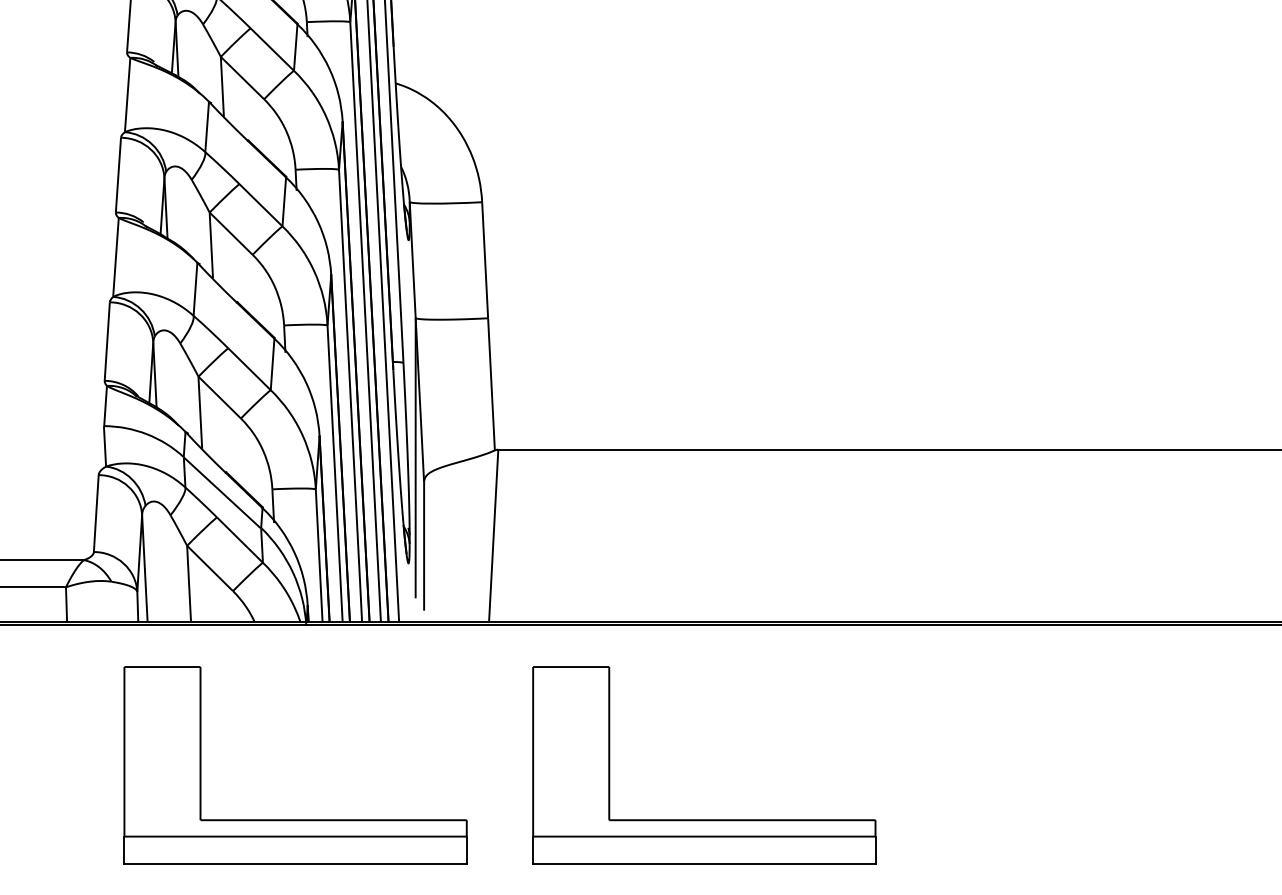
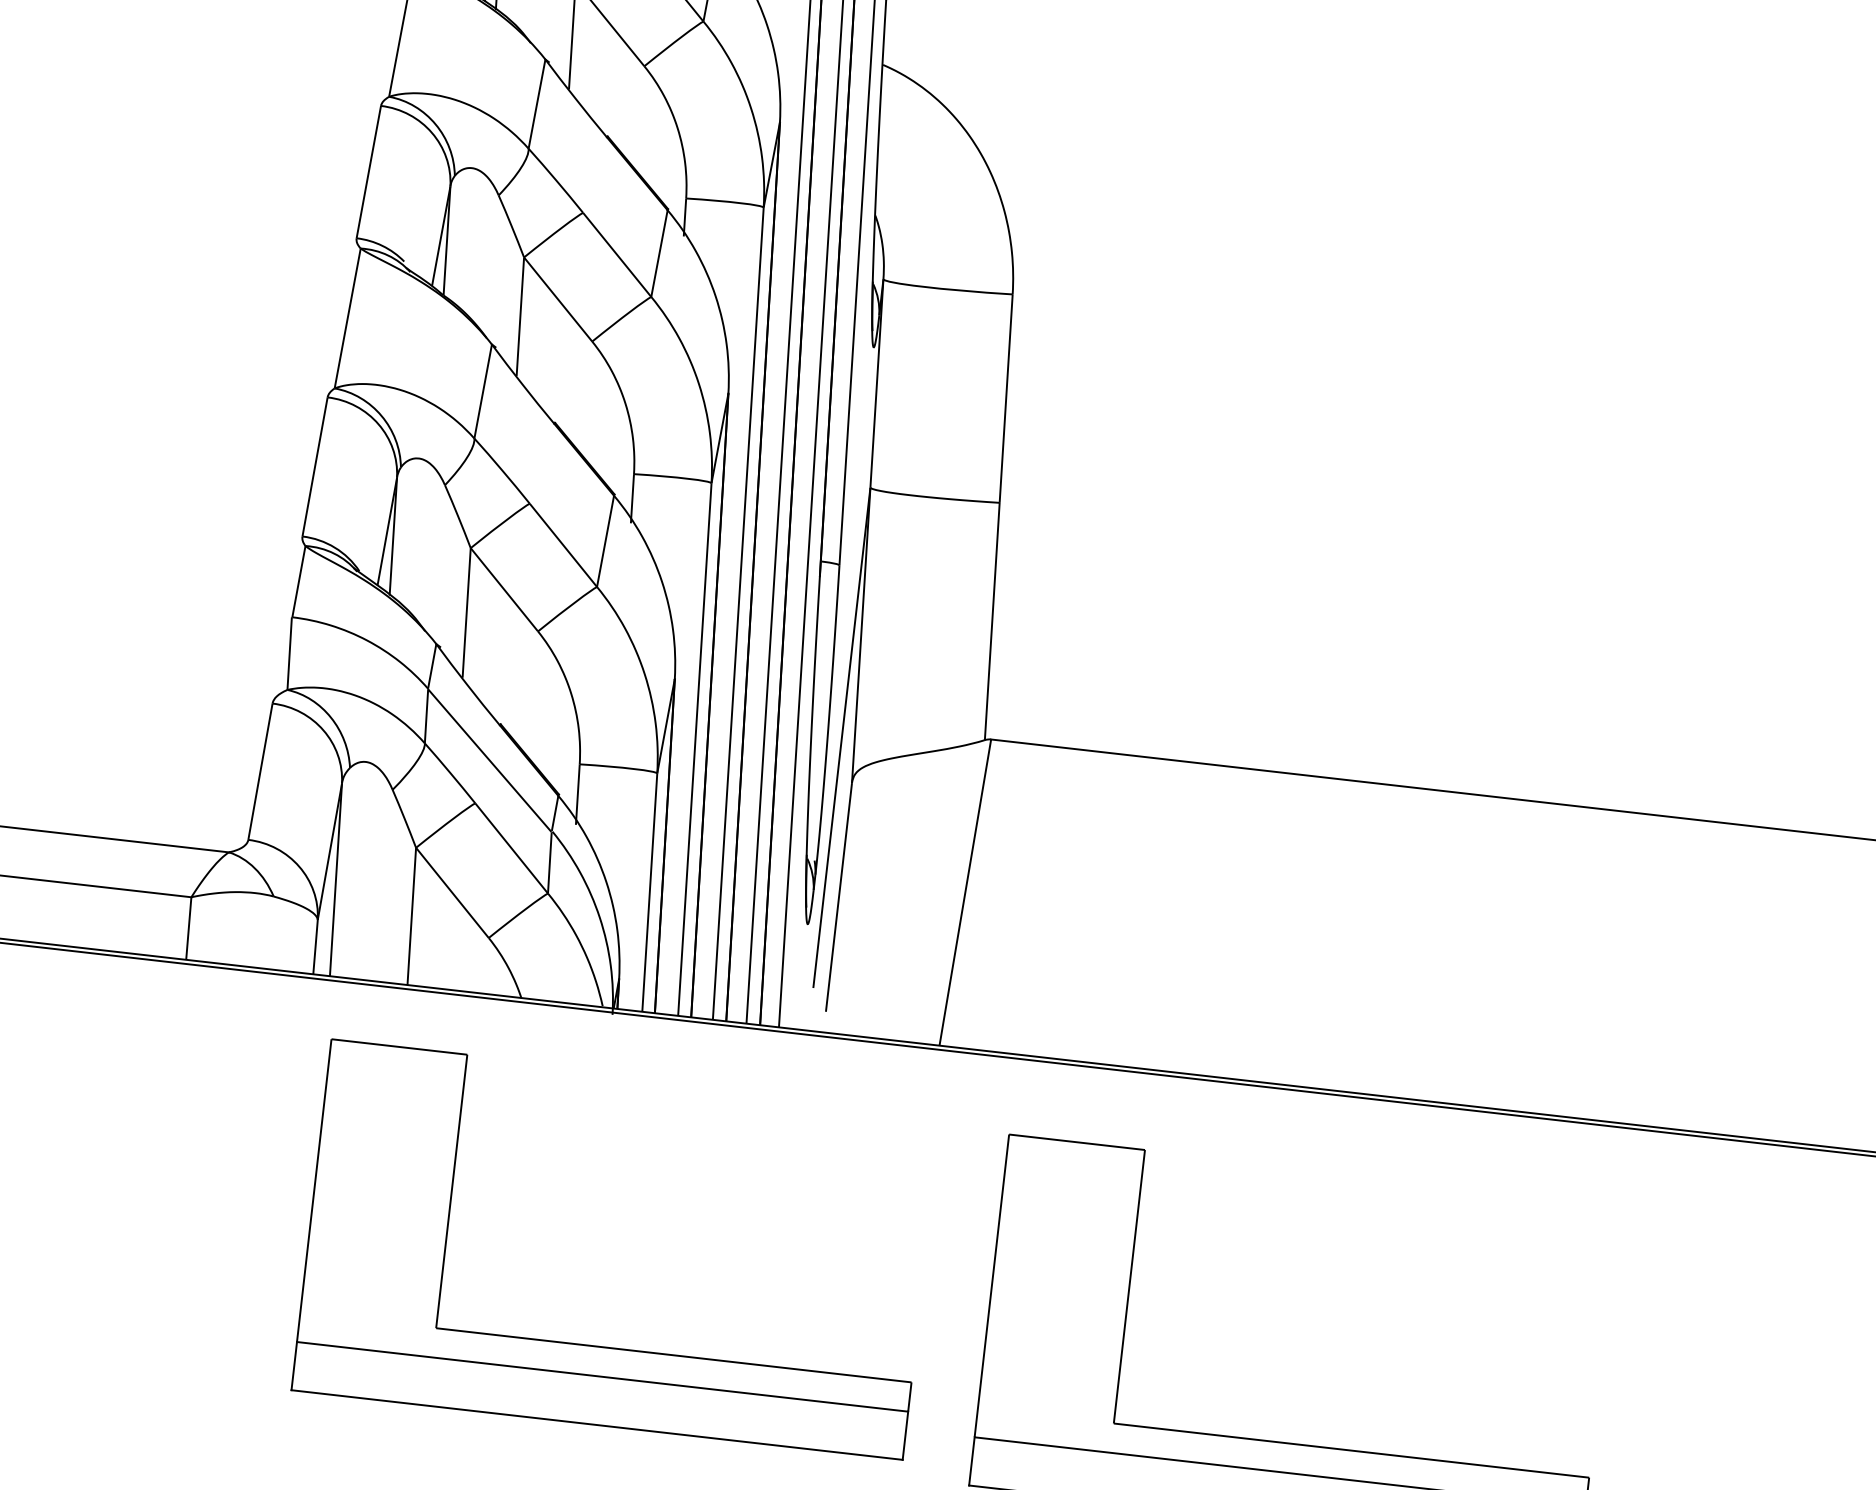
part: (295, 819) -> (605, 1346), moved

